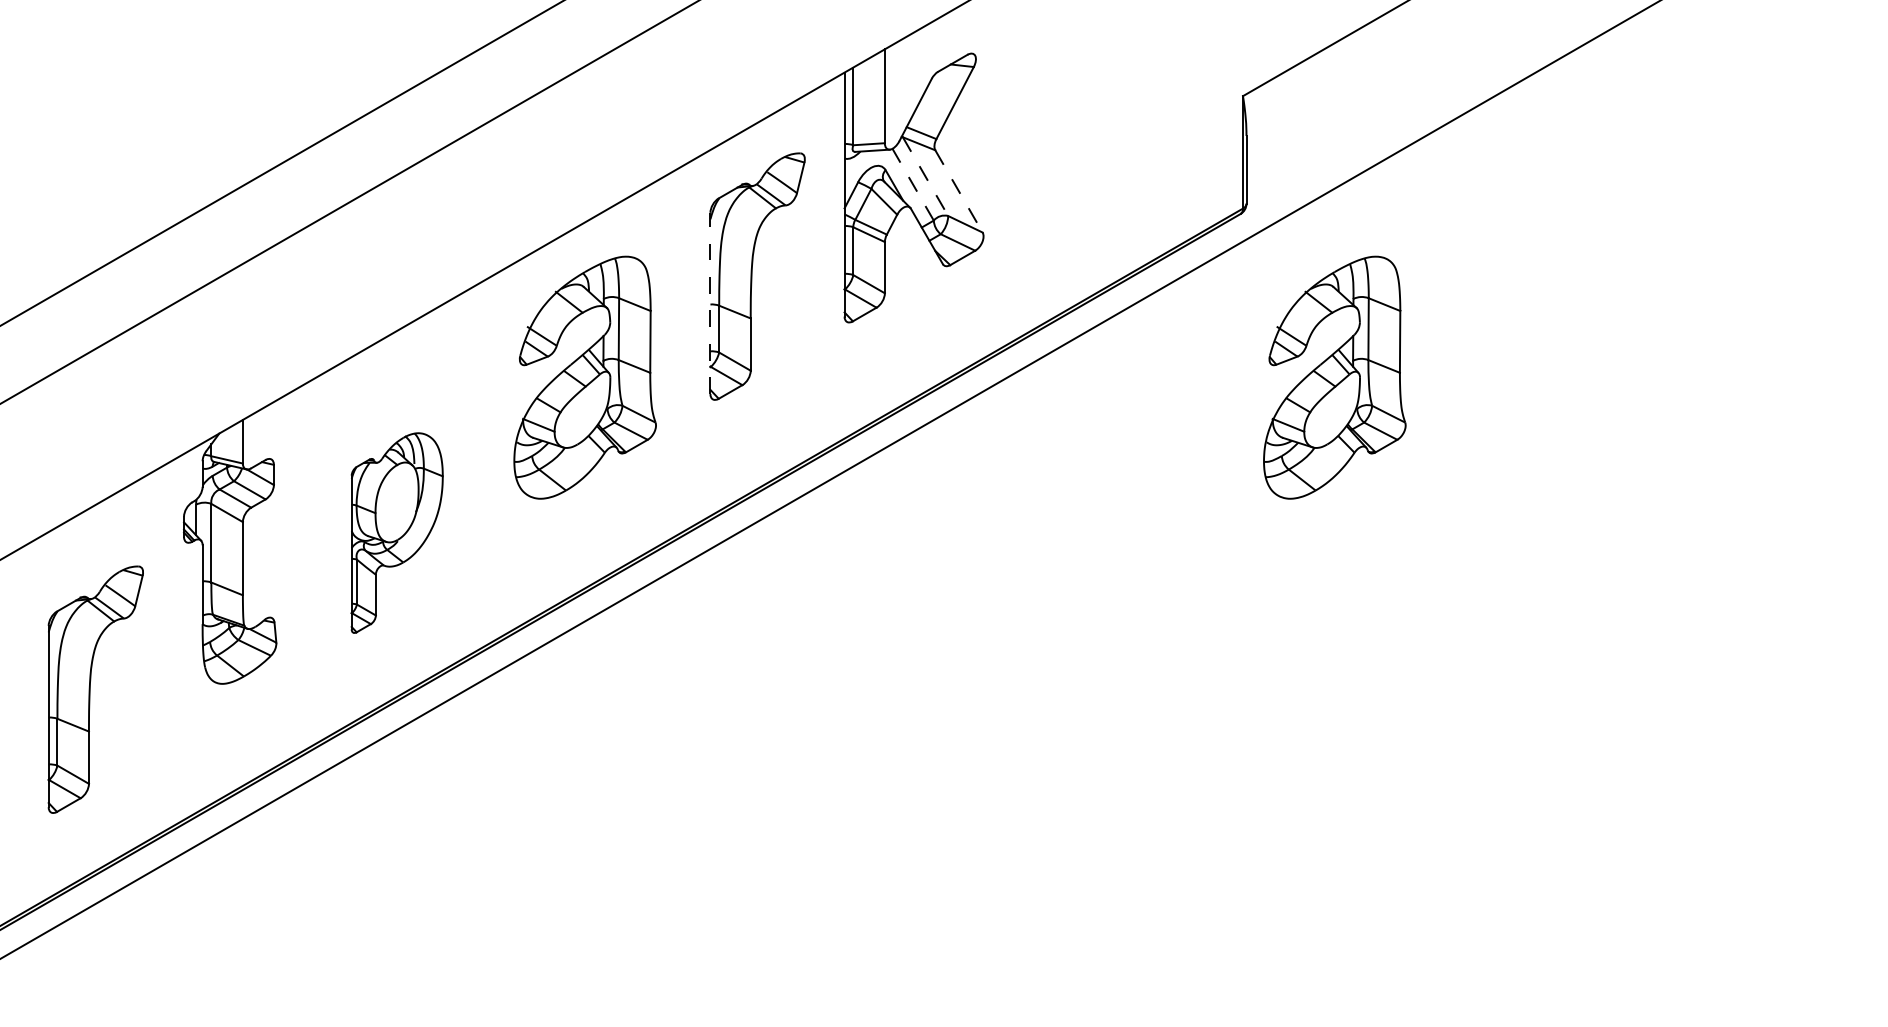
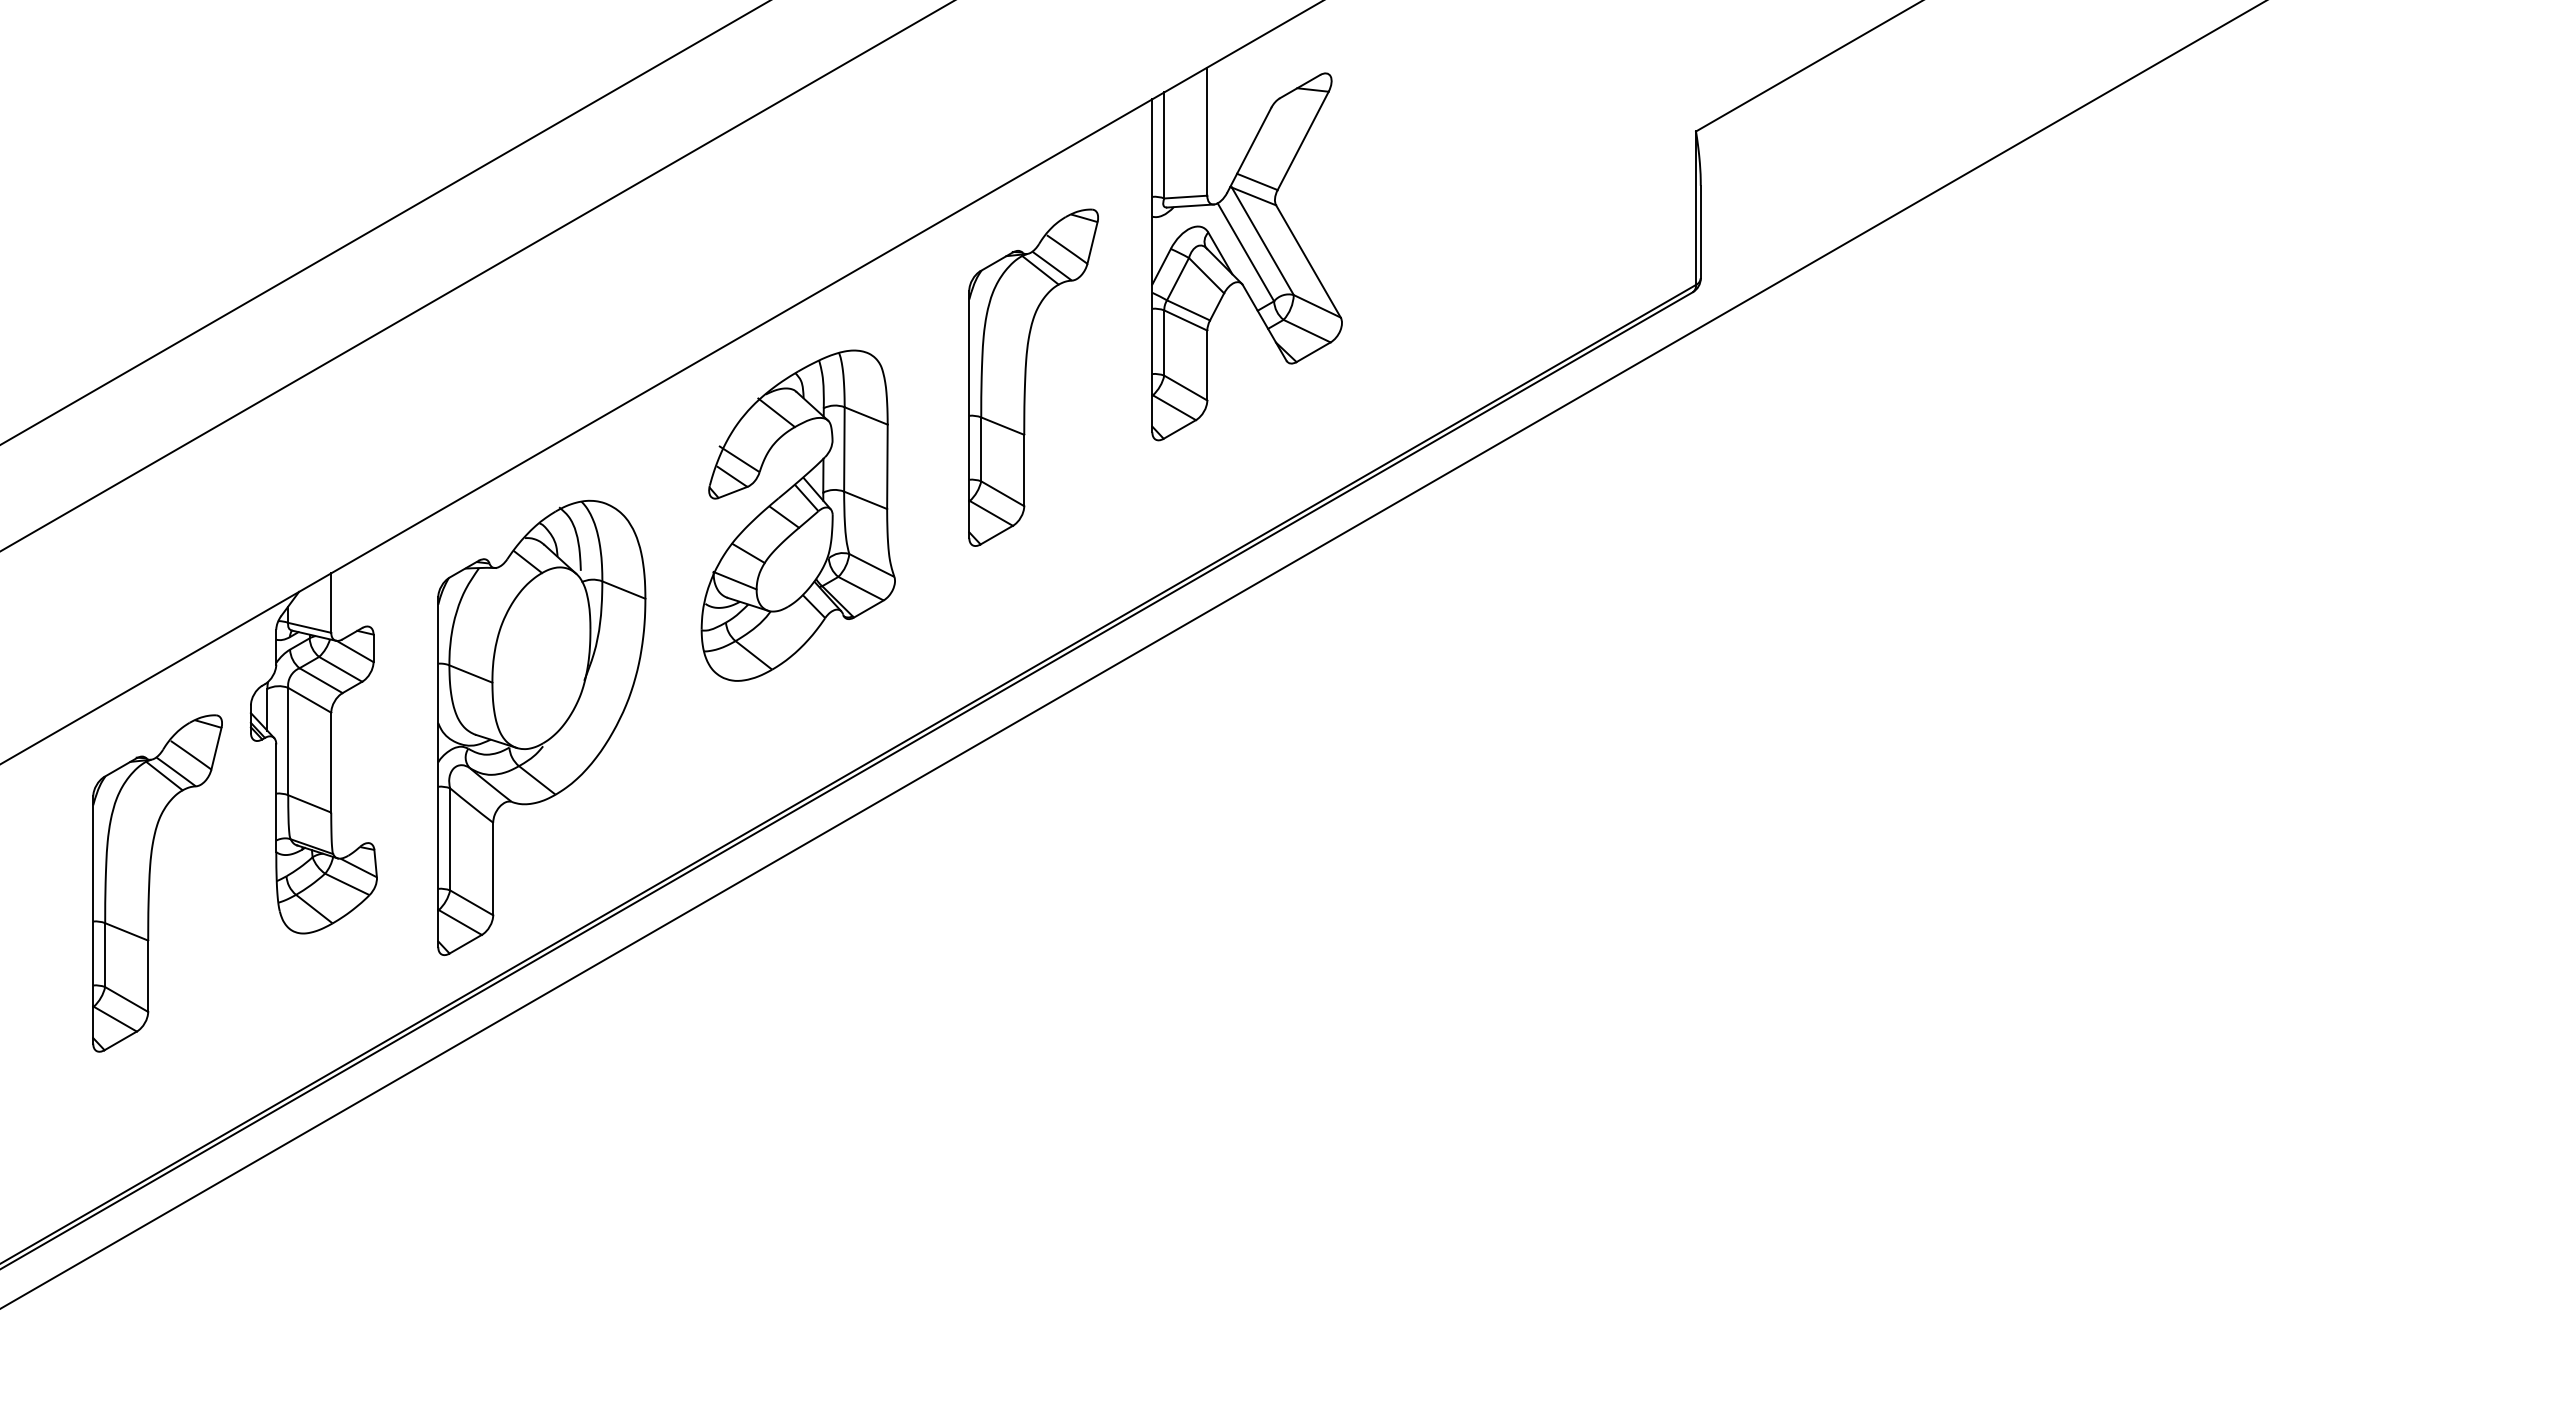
line: (926, 176) -> (1263, 241), dashed -> solid
line: (912, 184) -> (1245, 252), dashed -> solid
line: (959, 191) -> (1308, 261), dashed -> solid
line: (710, 303) -> (969, 414), dashed -> solid
part: (1334, 377) -> (1820, 515), removed
part: (396, 532) -> (541, 727), size x1.67
part: (90, 689) -> (150, 883), moved

